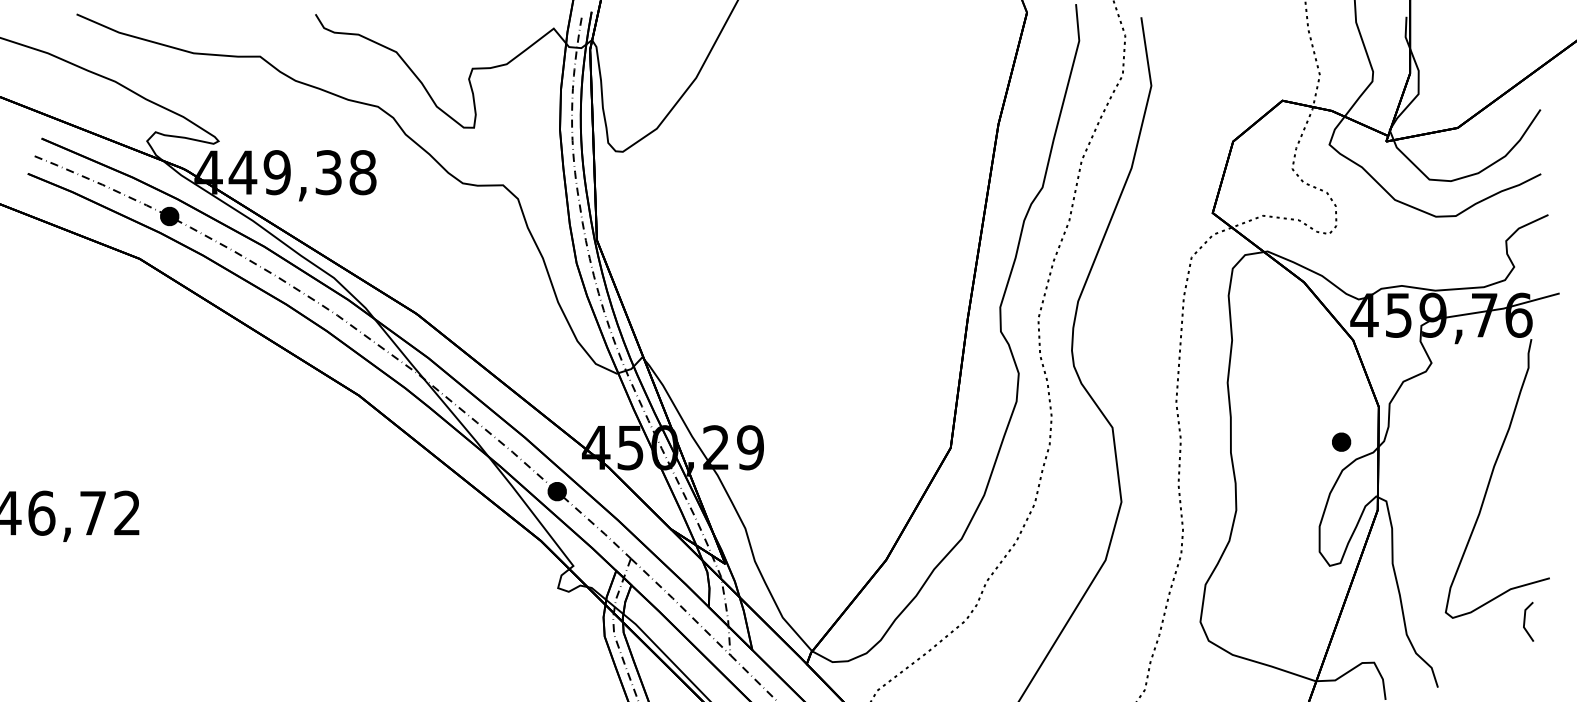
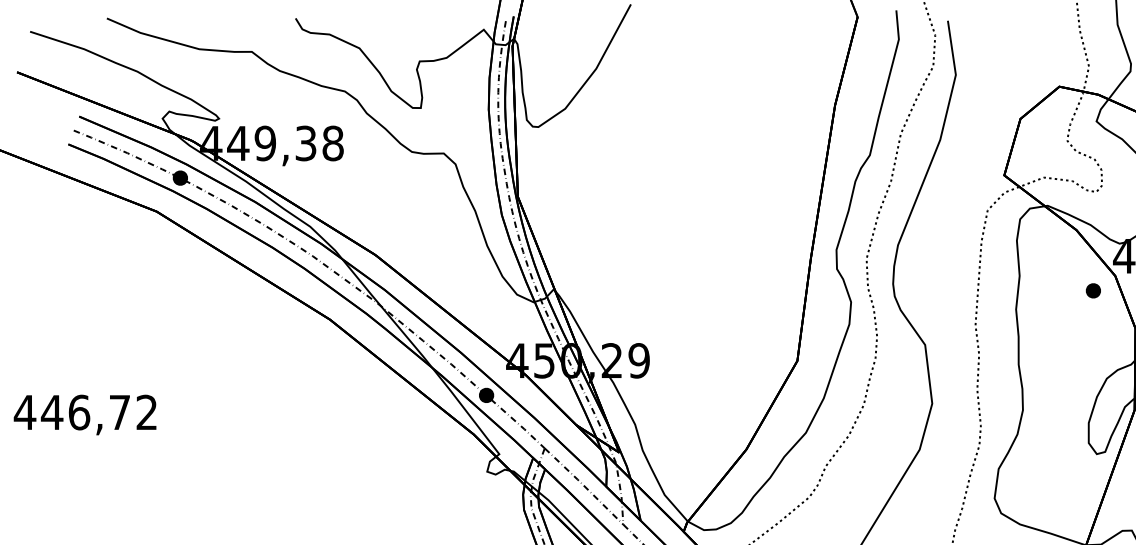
part: (1341, 441) -> (1093, 290), moved

